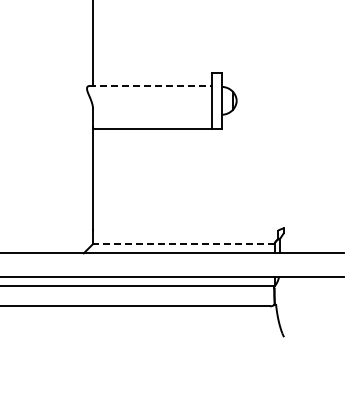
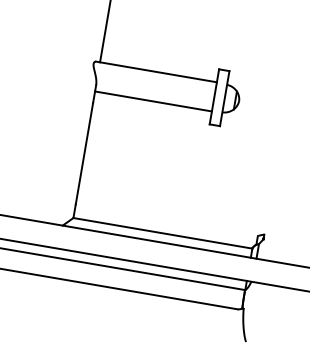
line: (150, 86) -> (156, 72), dashed -> solid
line: (152, 128) -> (153, 101), moved
line: (183, 244) -> (162, 233), dashed -> solid

